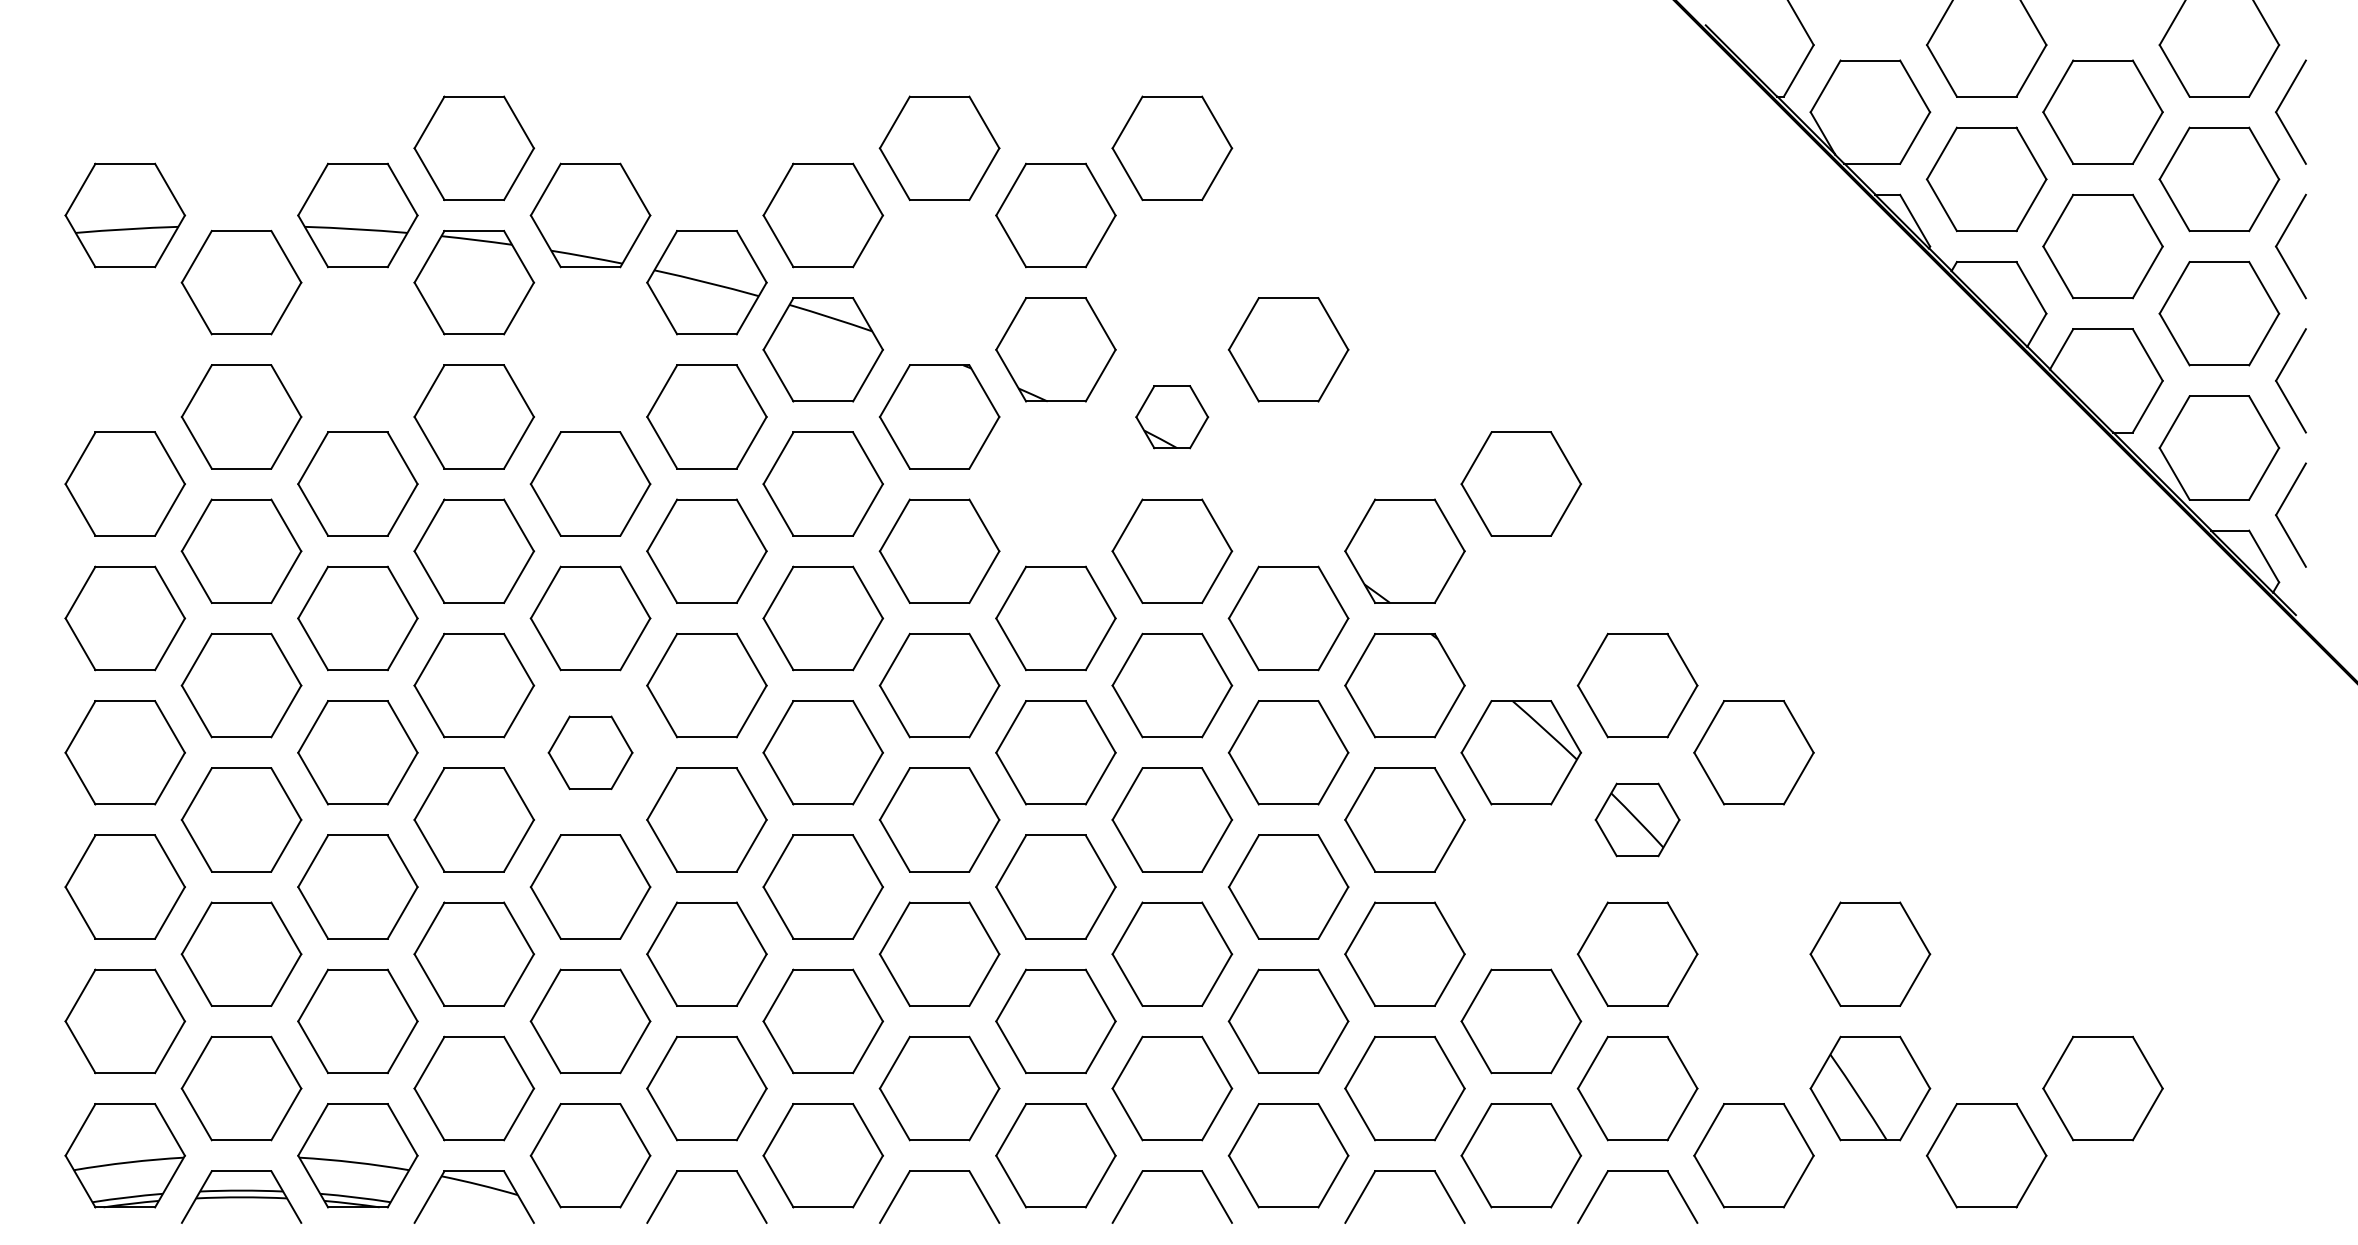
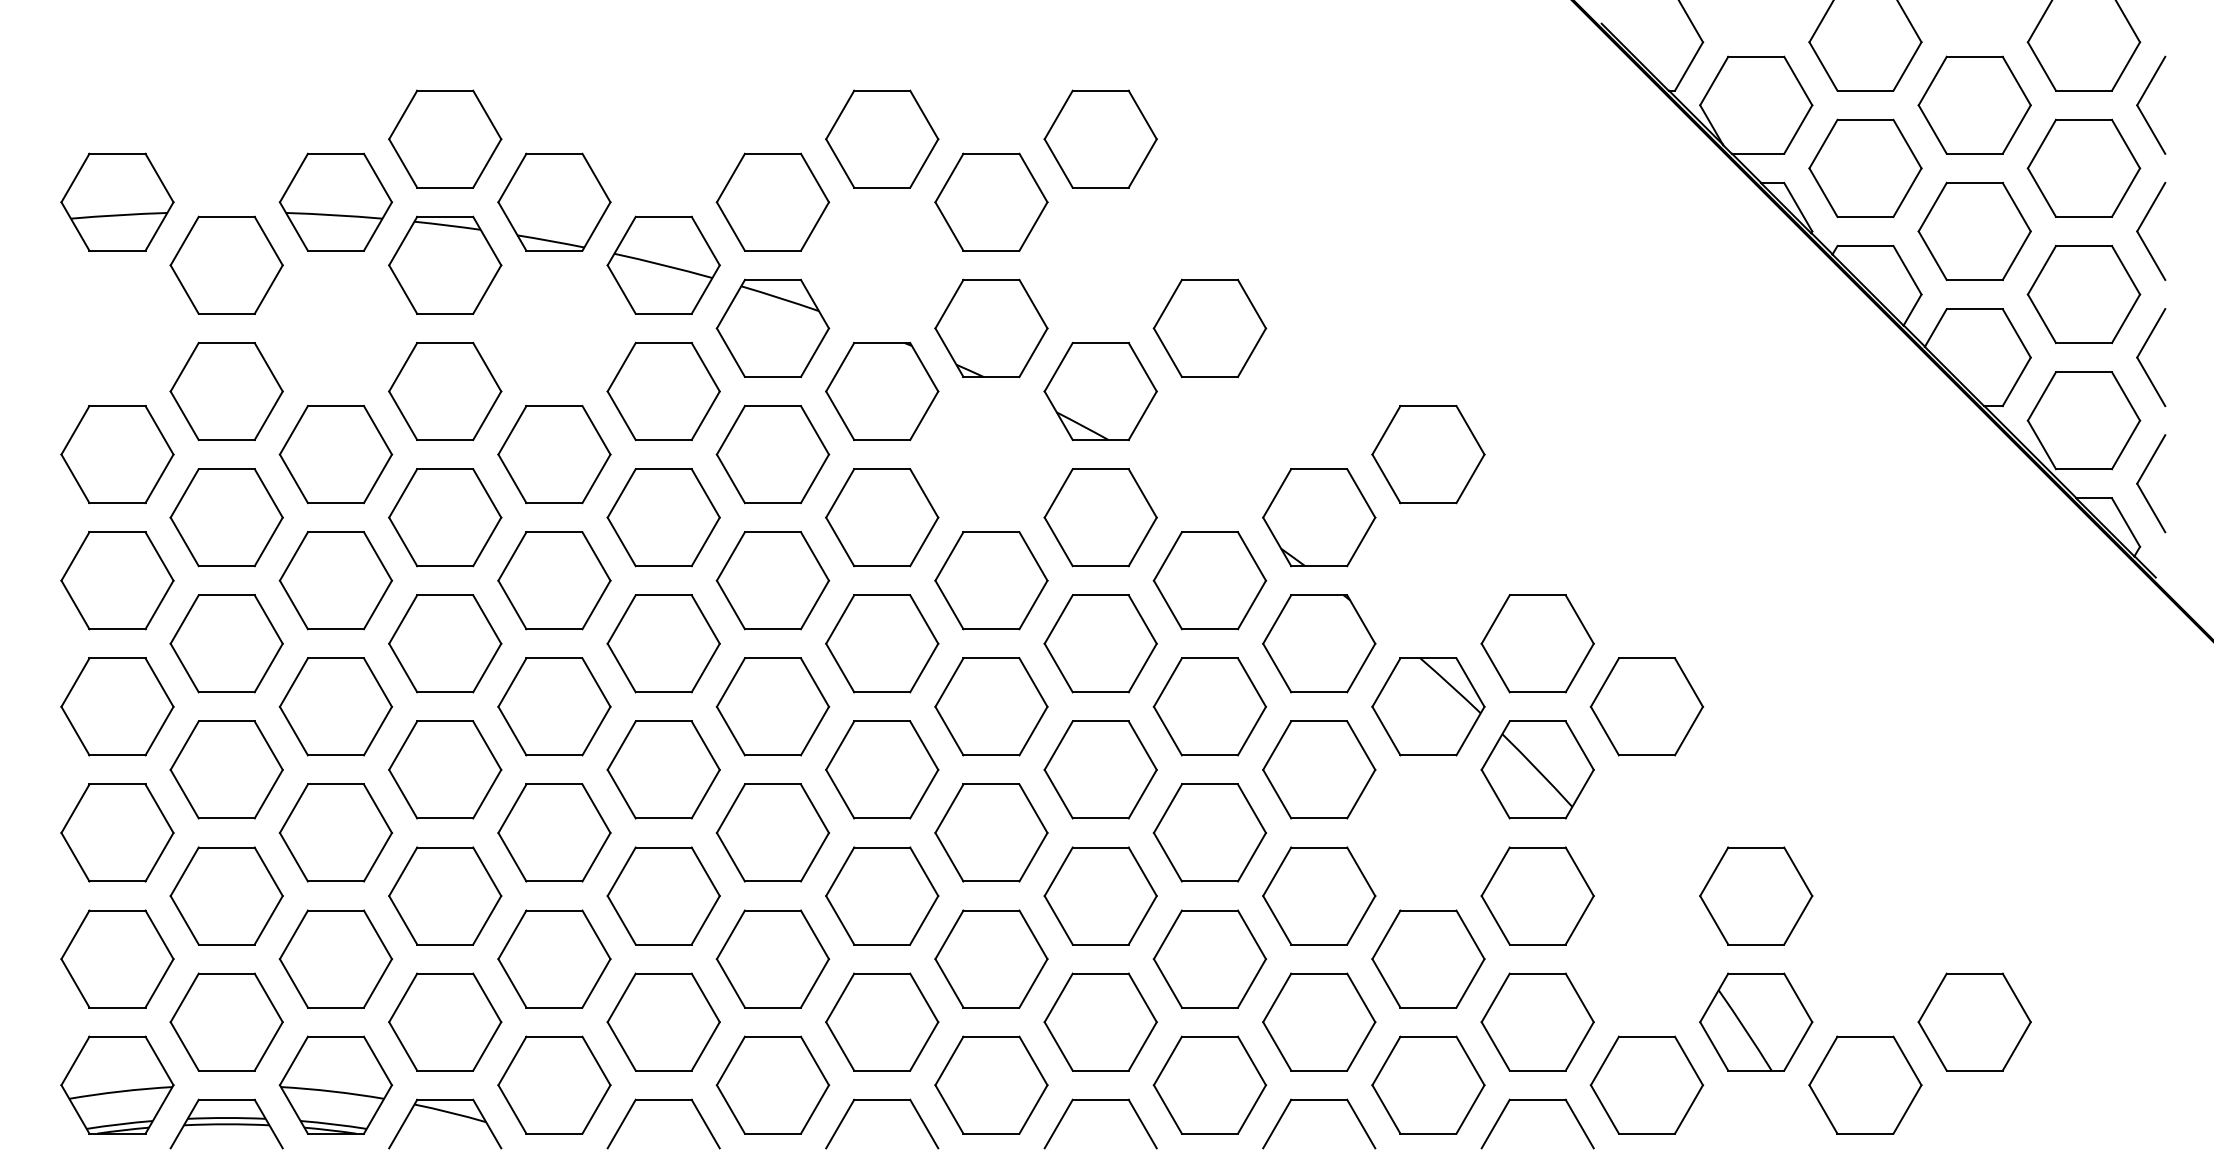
part: (1172, 416) -> (1100, 391), size x1.67
part: (590, 752) -> (554, 706), size x1.43
part: (1637, 819) -> (1537, 769), size x1.43

